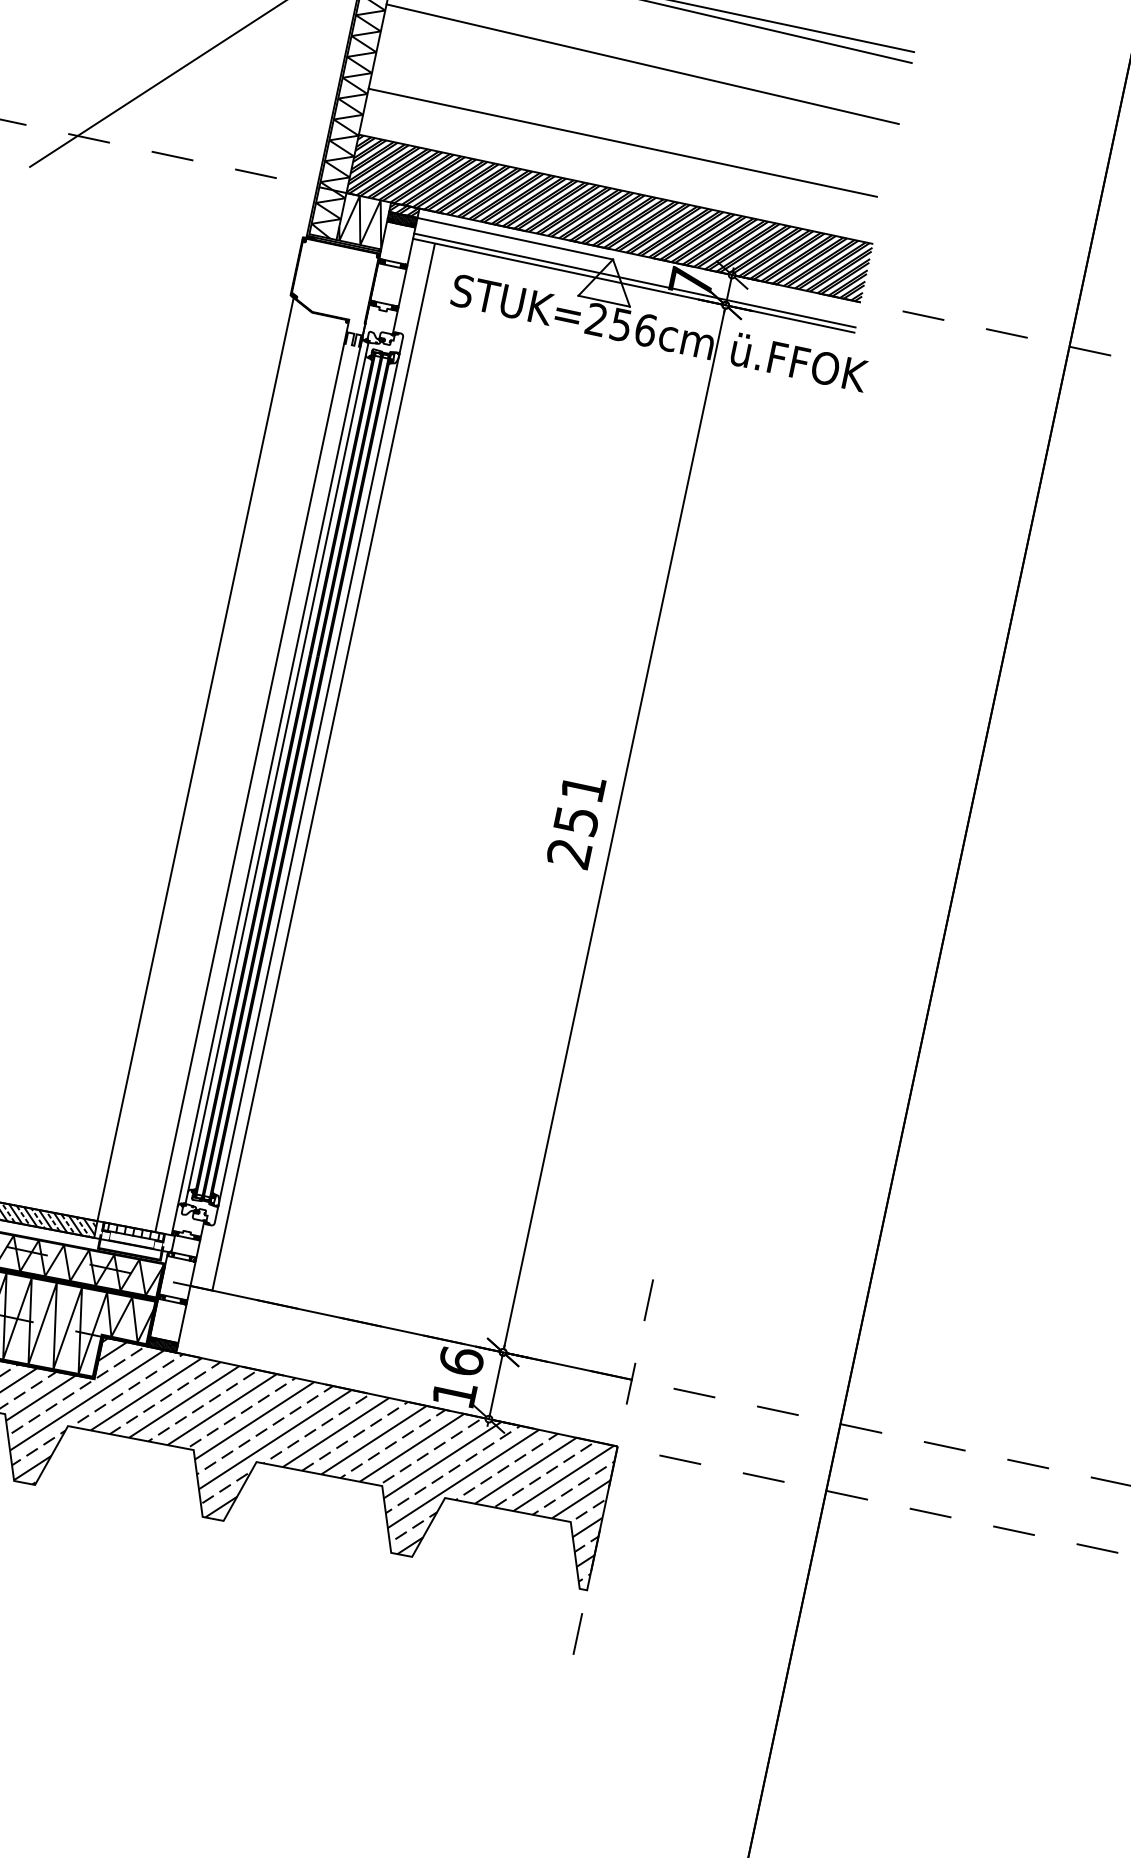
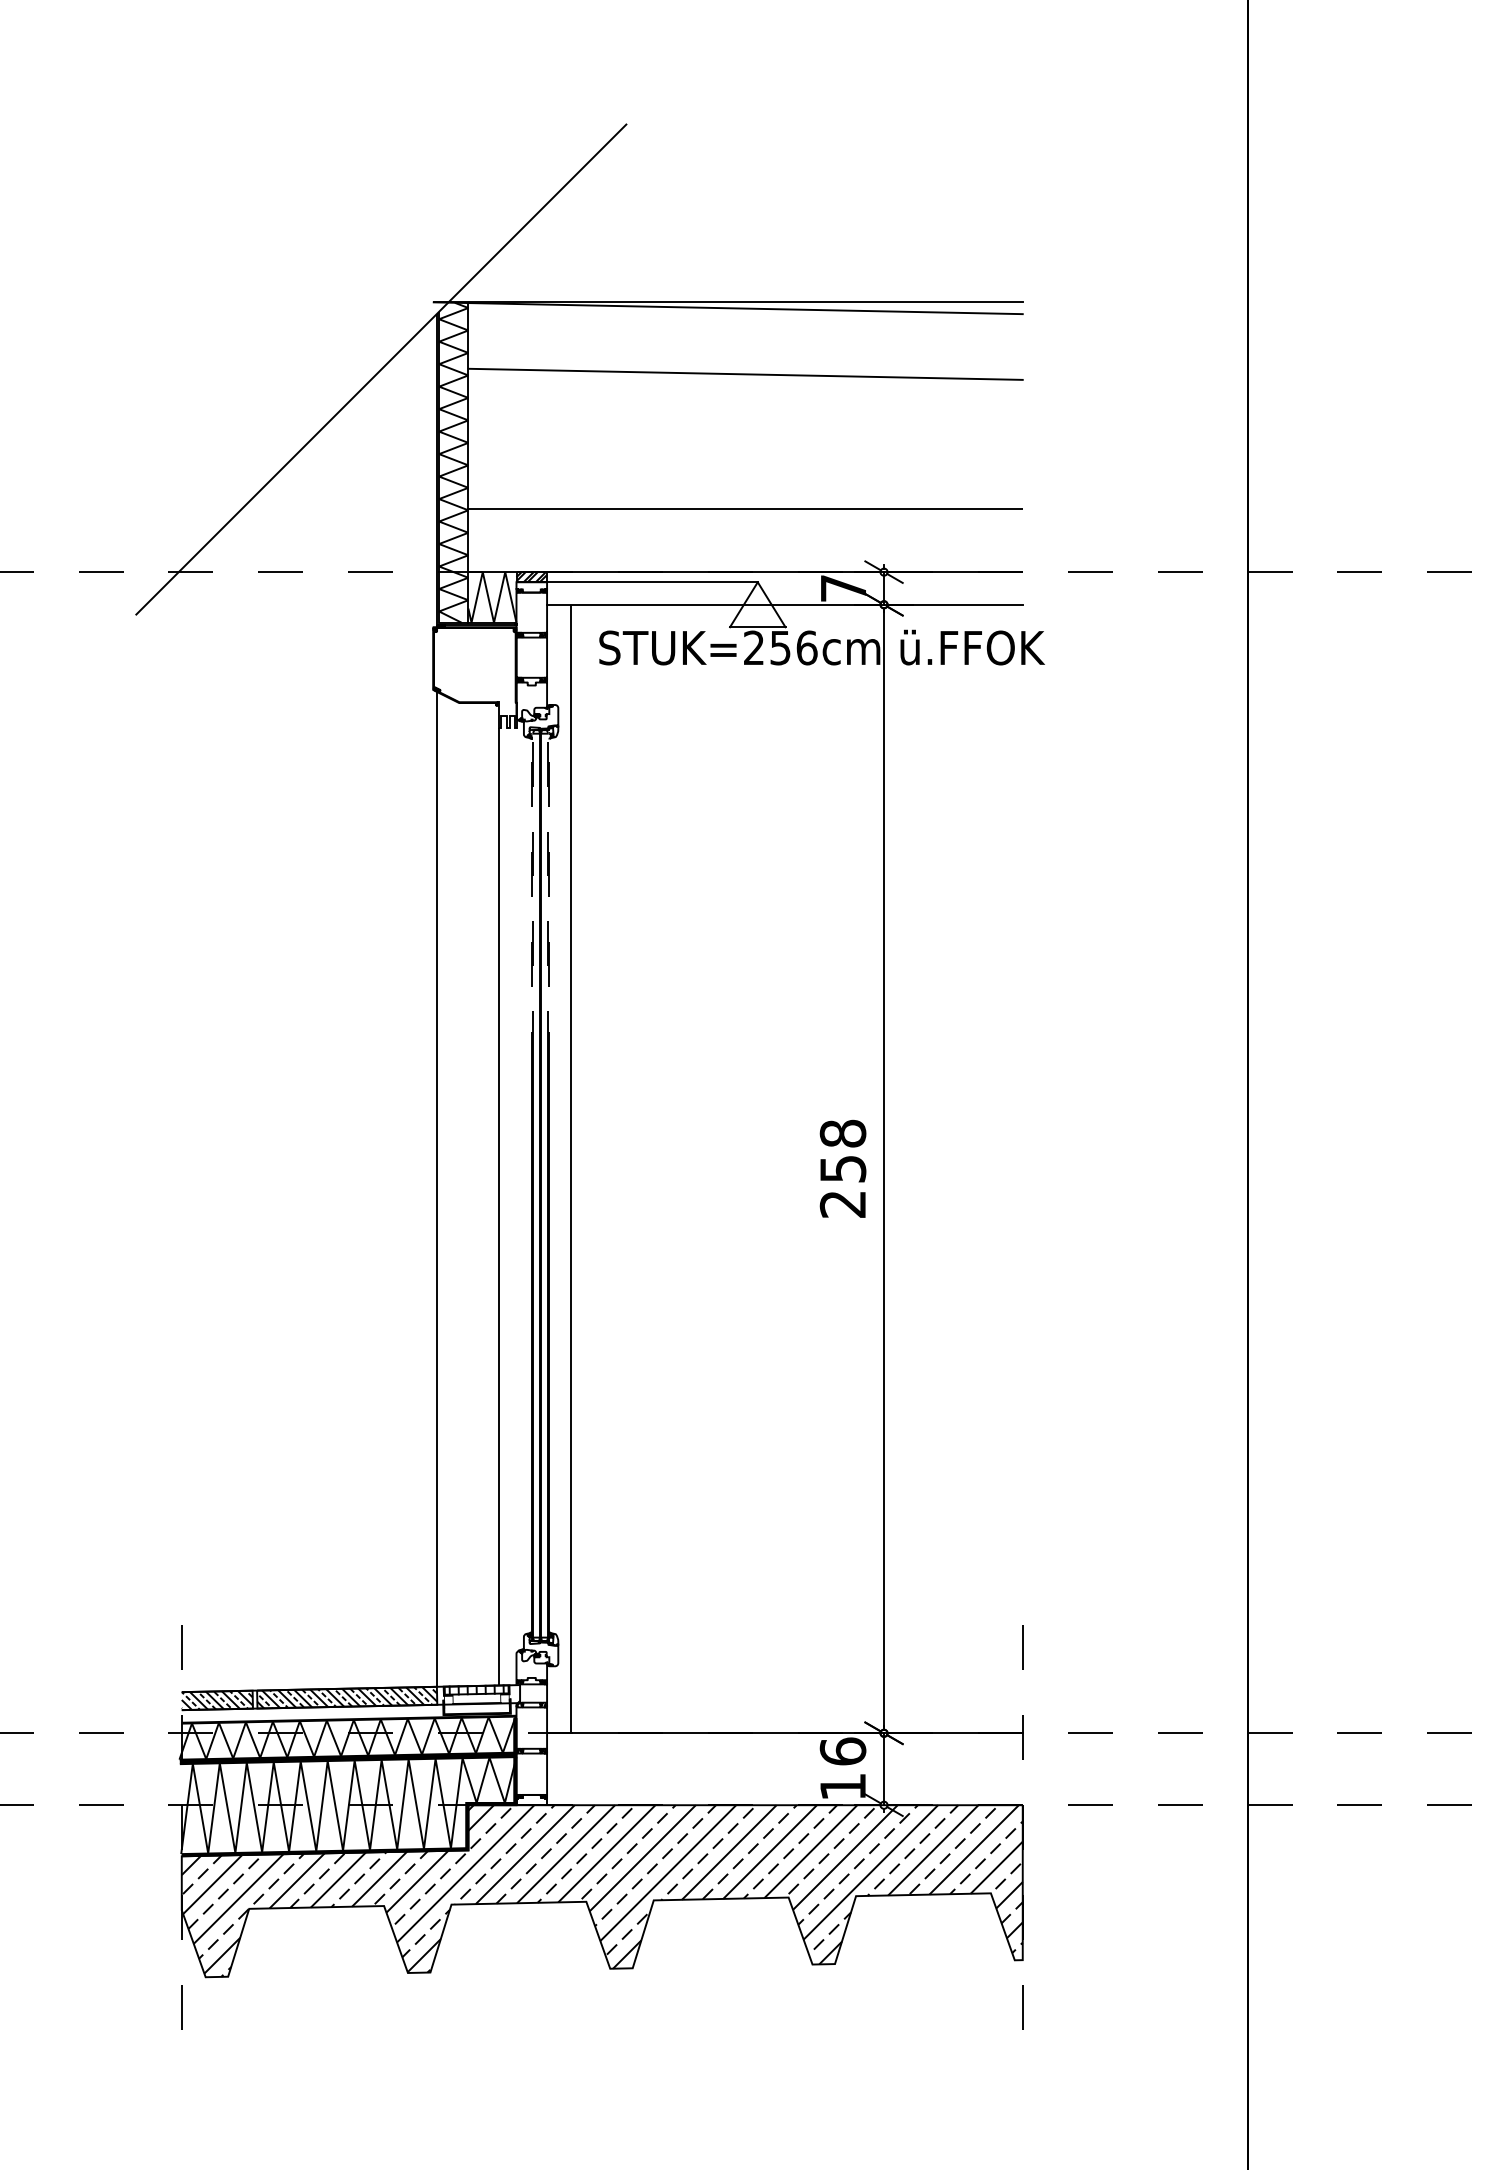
line: (623, 142) -> (742, 459), removed
hatch: (609, 218) -> (745, 540), removed
hatch: (402, 219) -> (531, 587), removed
line: (634, 280) -> (784, 599), removed
line: (374, 352) -> (532, 730), solid -> dashed
line: (389, 355) -> (548, 730), solid -> dashed
line: (270, 771) -> (516, 1185), removed
line: (276, 773) -> (523, 1185), removed
line: (309, 779) -> (558, 1185), removed
text: (582, 787) -> (842, 1133), 251 -> 258
hatch: (162, 1344) -> (531, 1799), removed

